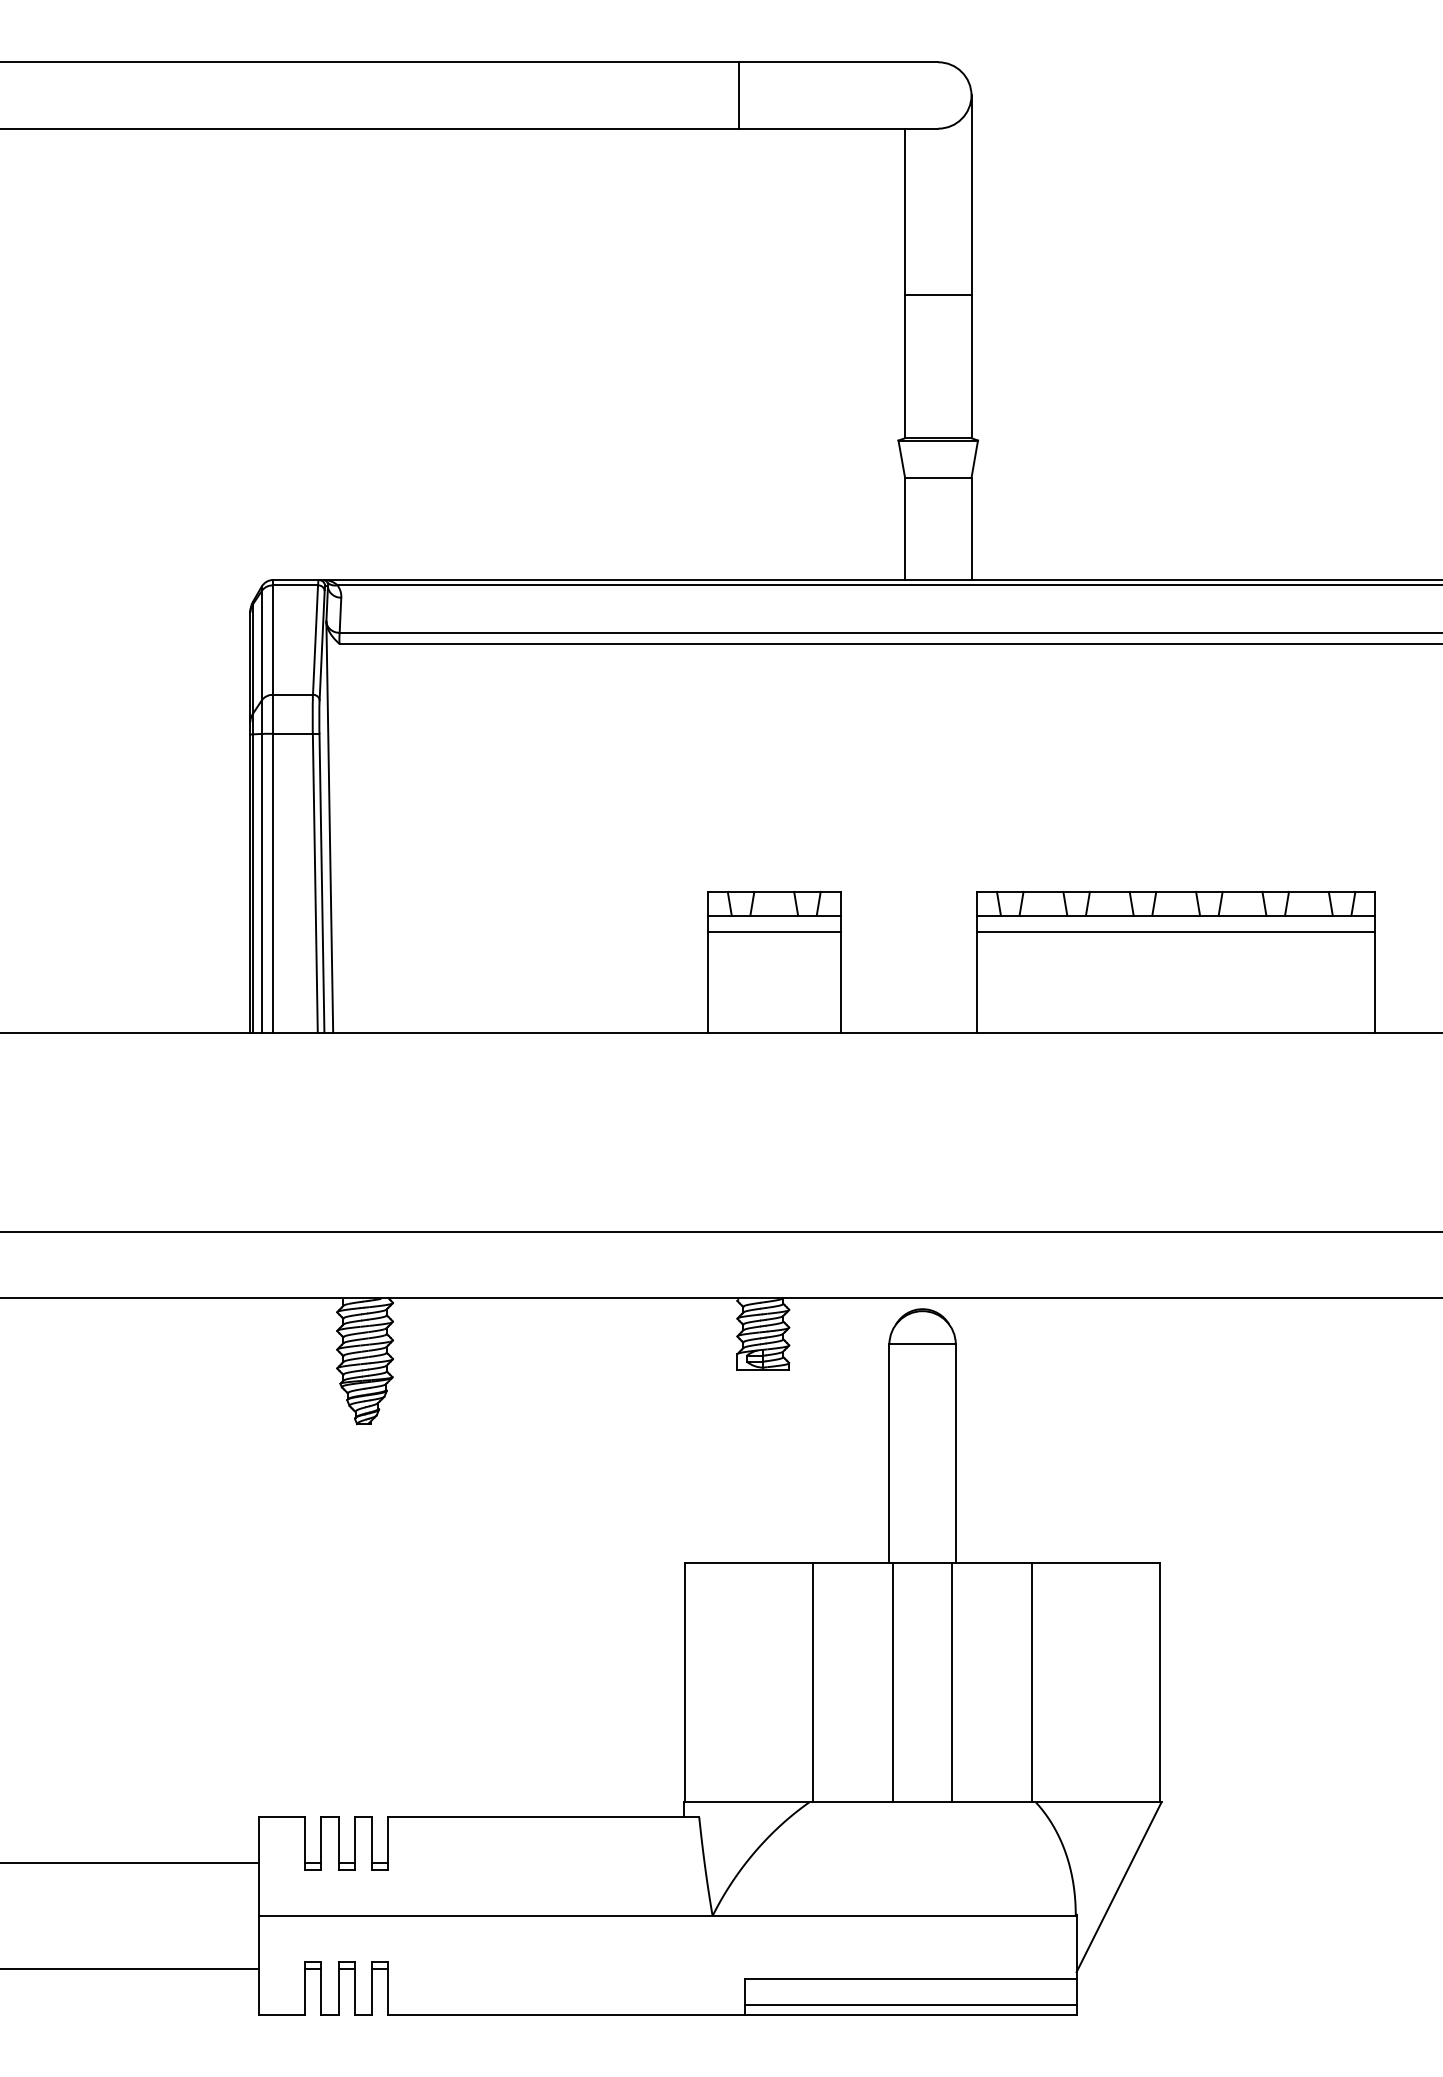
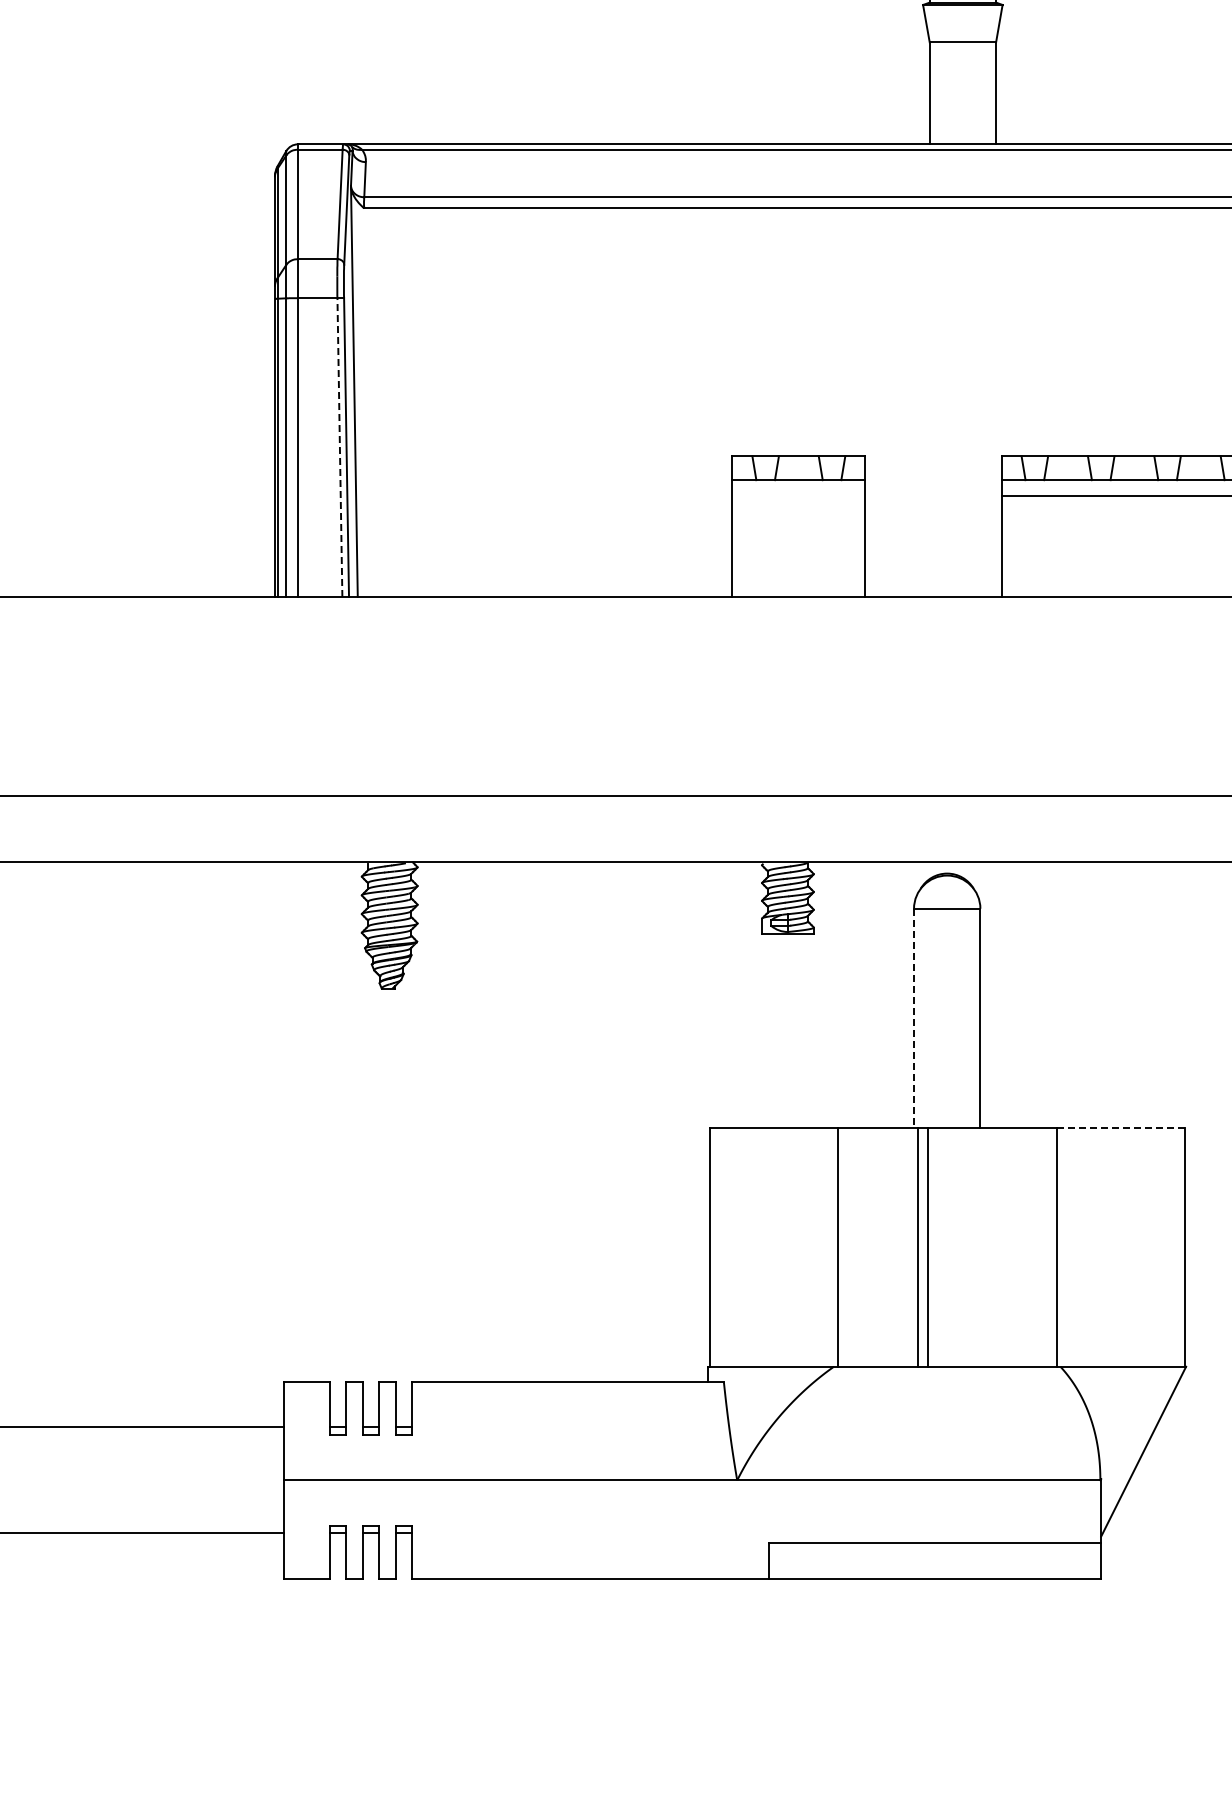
line: (315, 882) -> (340, 446), solid -> dashed
line: (773, 931) -> (798, 495), removed
line: (889, 1453) -> (914, 1017), solid -> dashed
line: (1096, 1563) -> (1121, 1127), solid -> dashed
line: (951, 1682) -> (928, 1246), moved
line: (910, 2004) -> (935, 1568), removed

